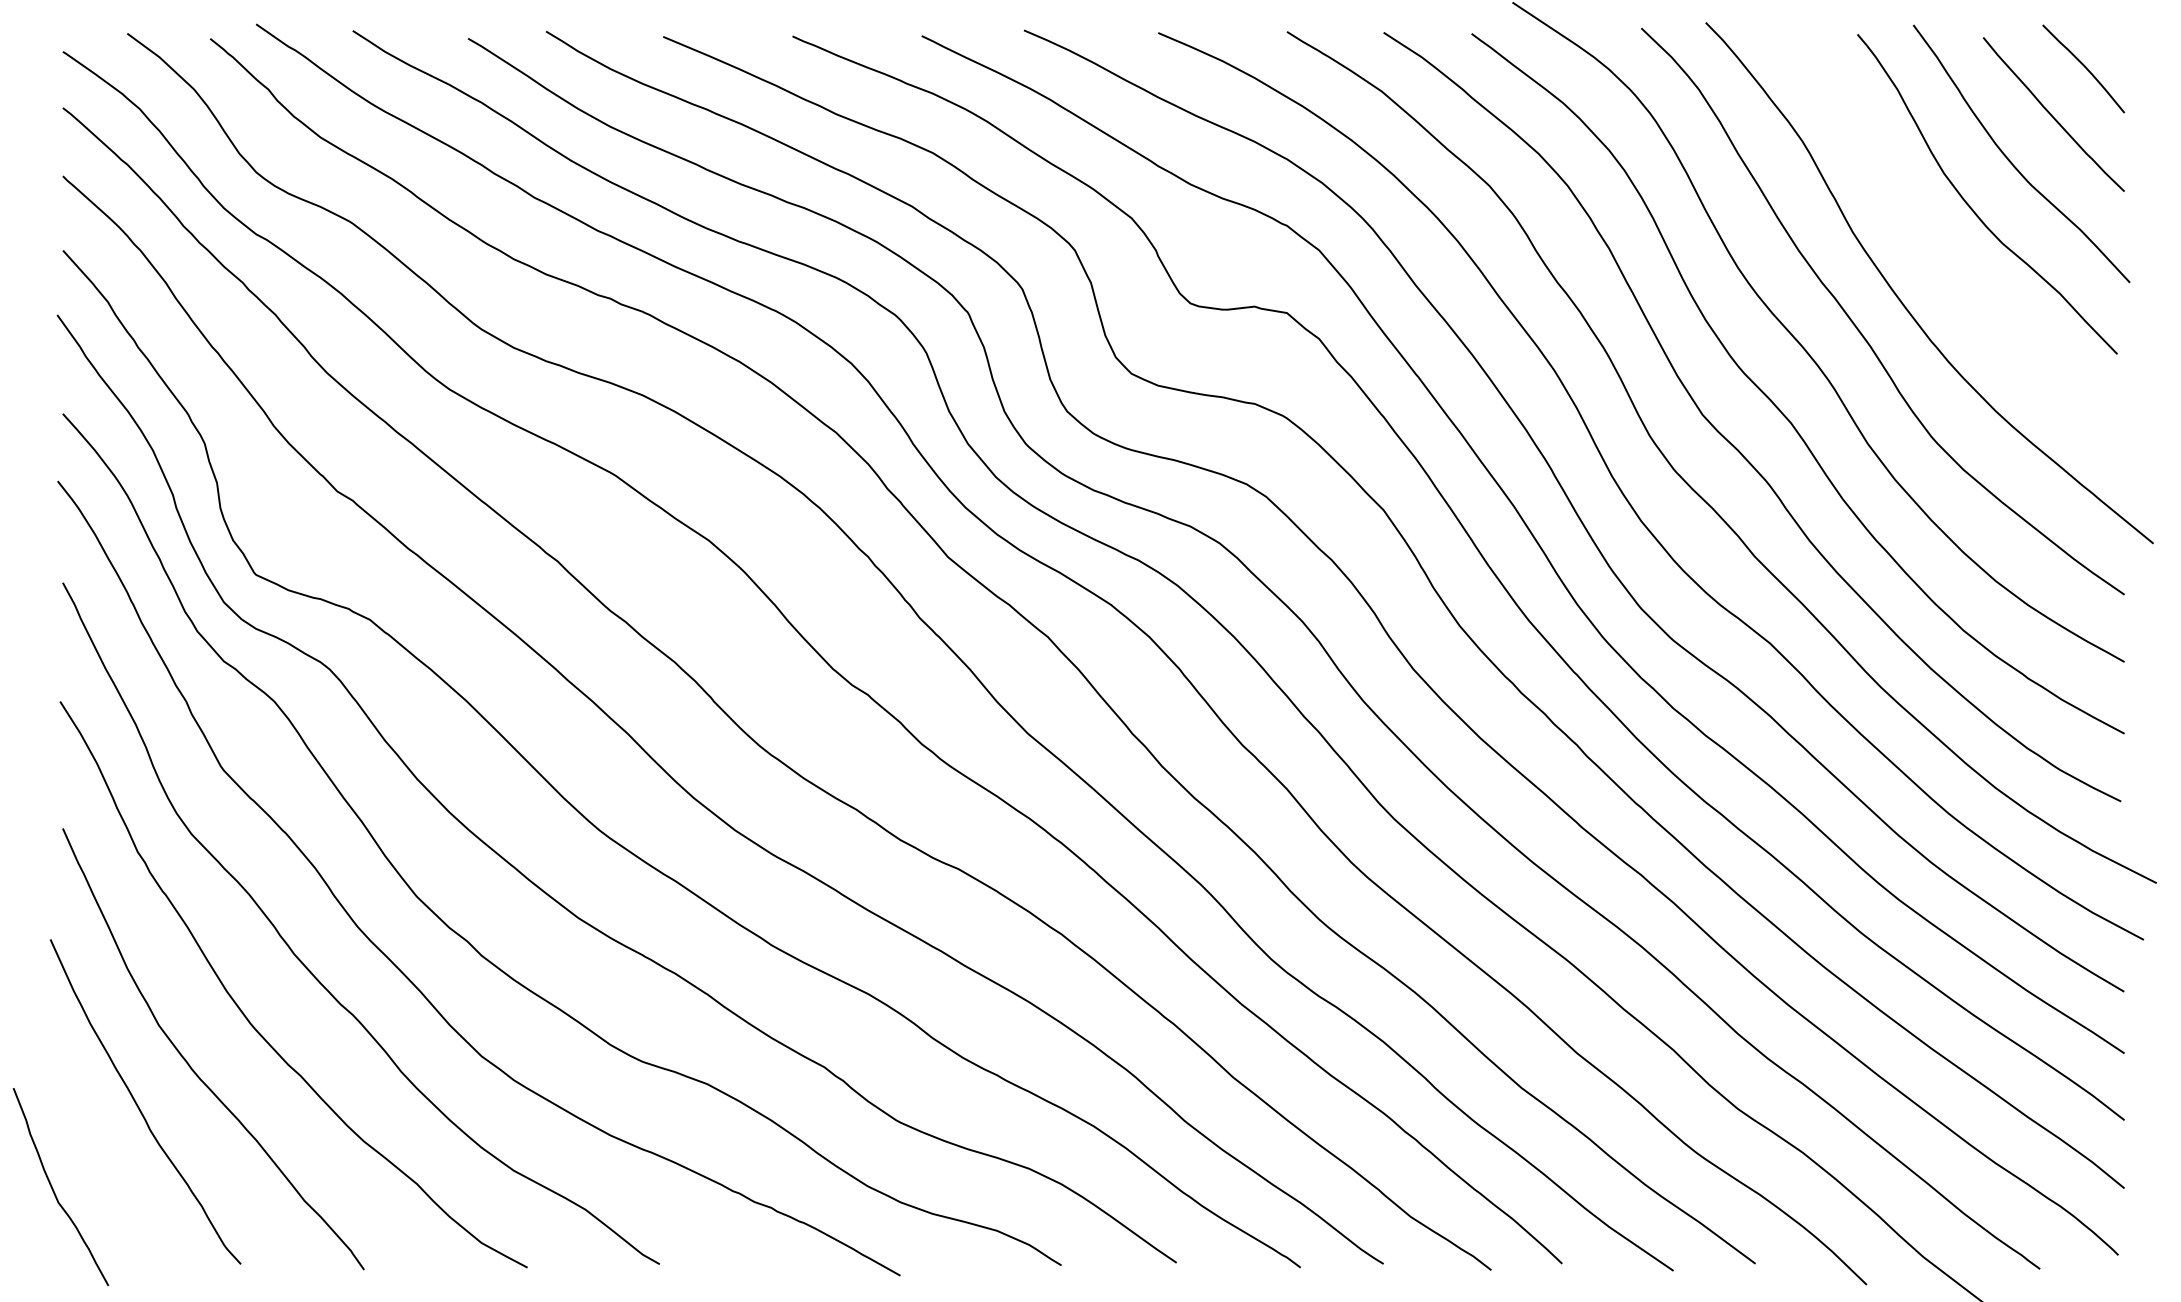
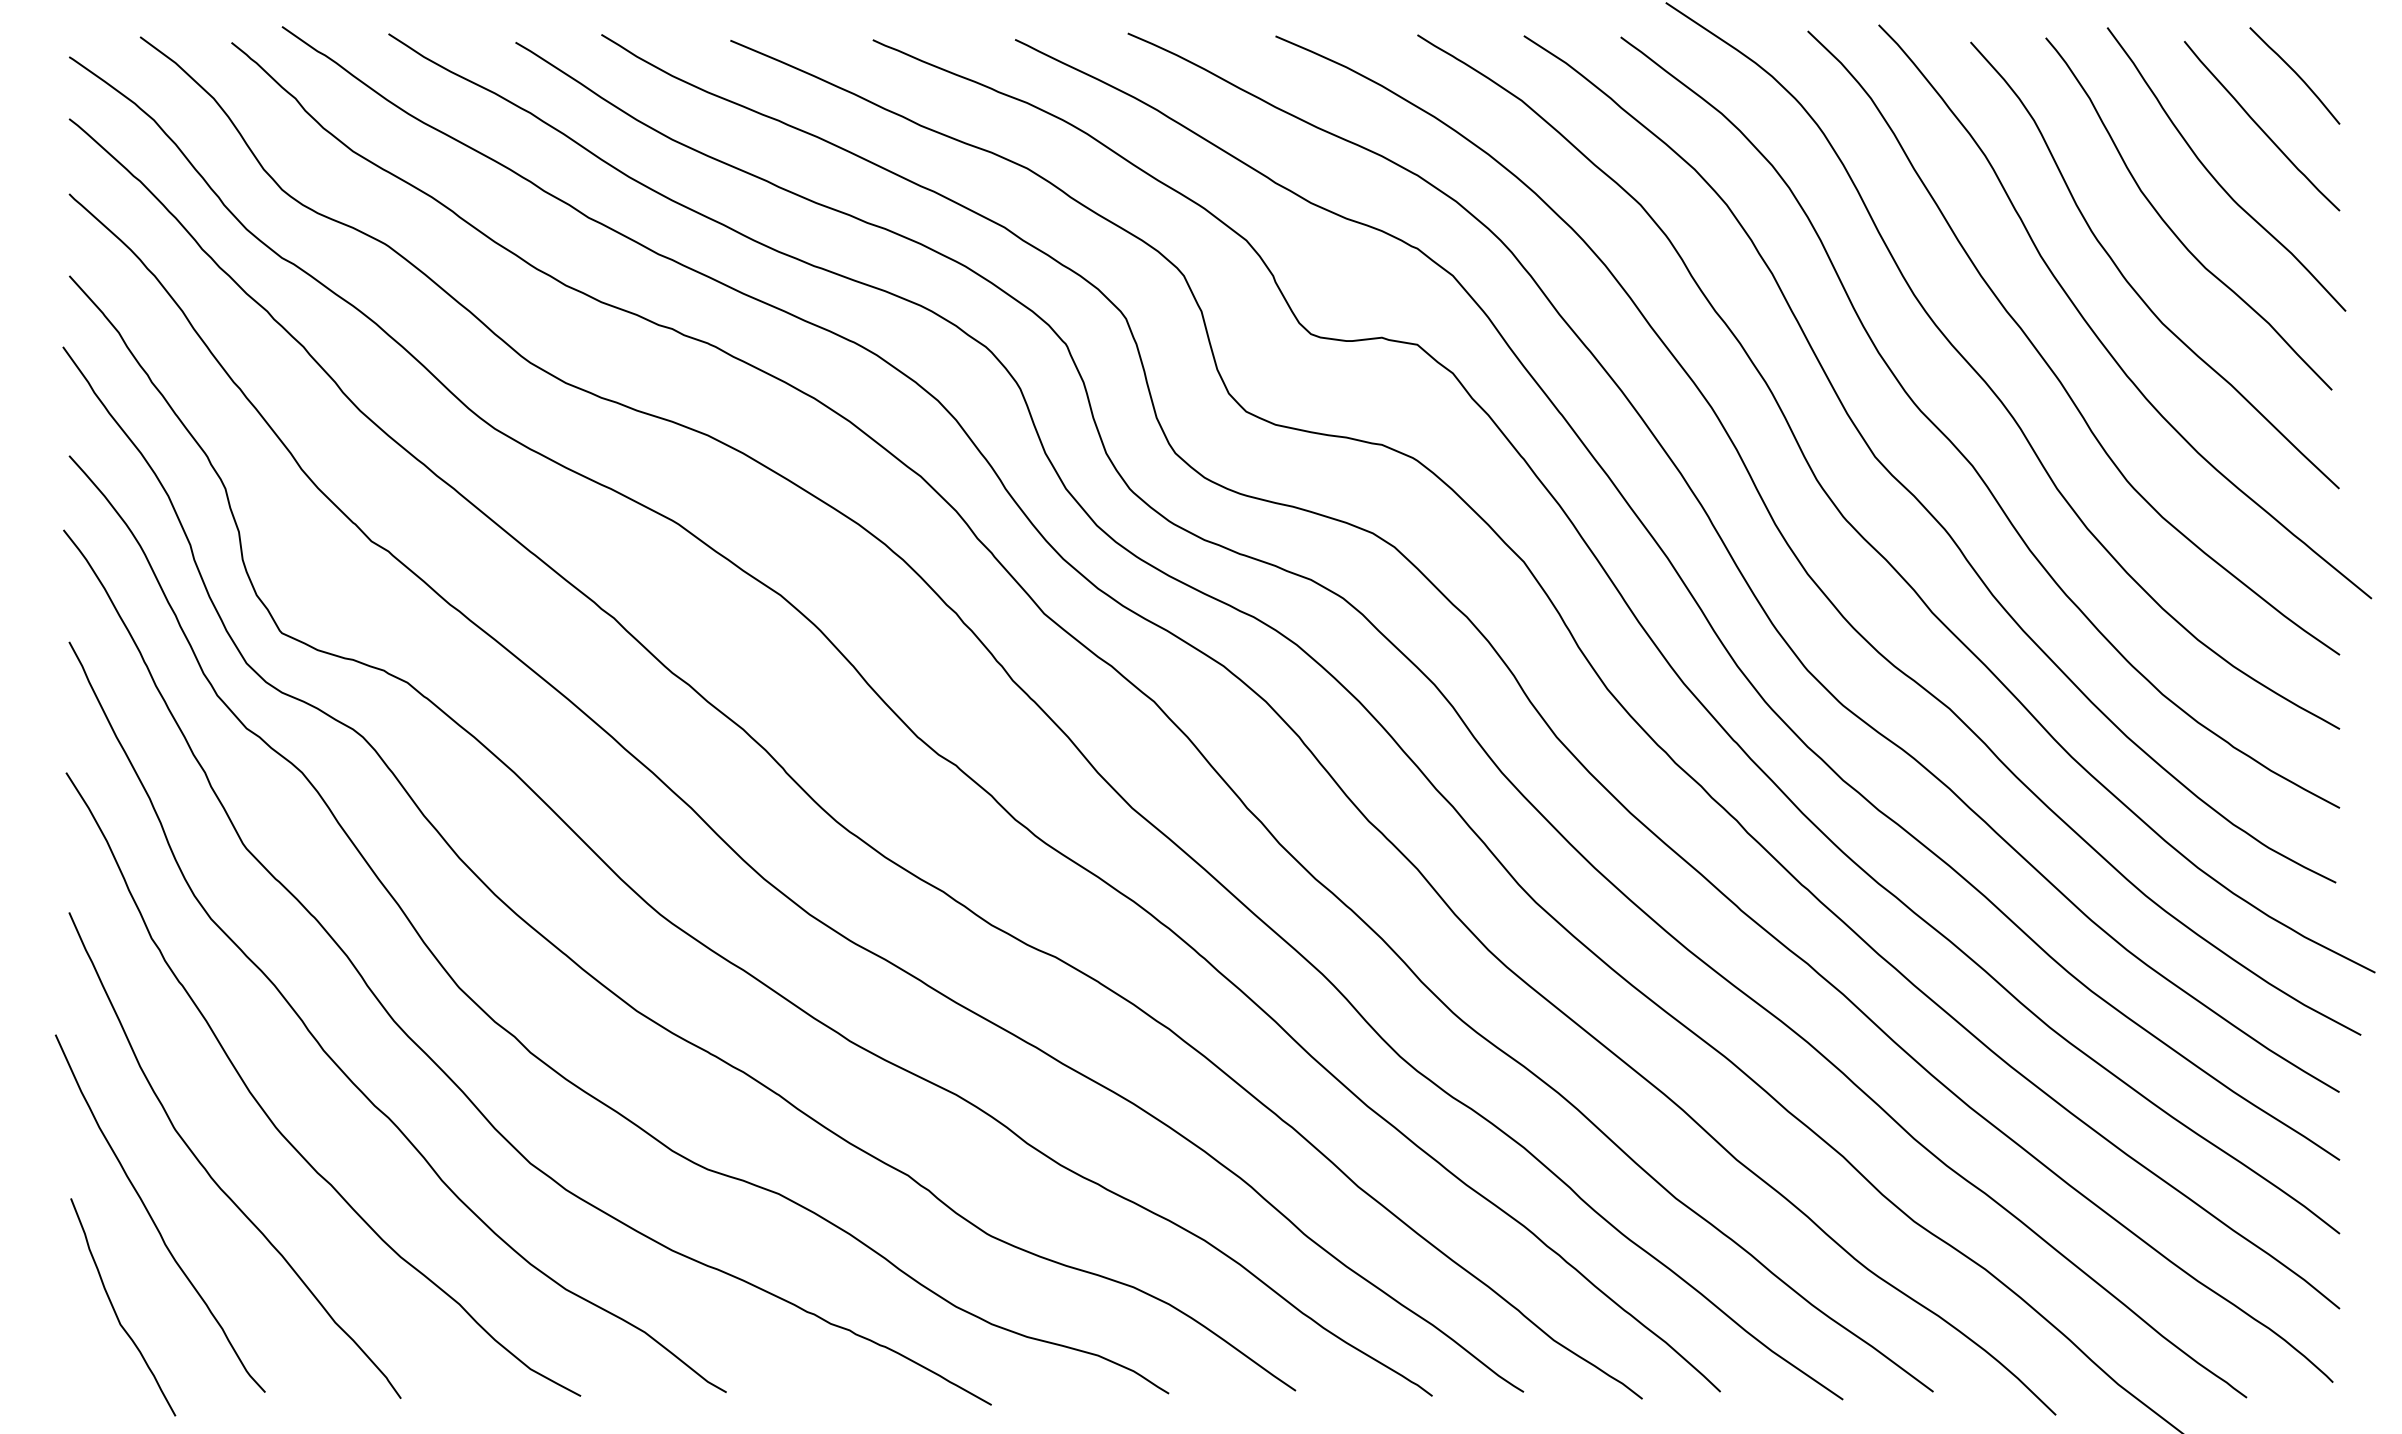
curve: (1934, 257) -> (2130, 283), added
curve: (54, 1190) -> (116, 1311), moved

